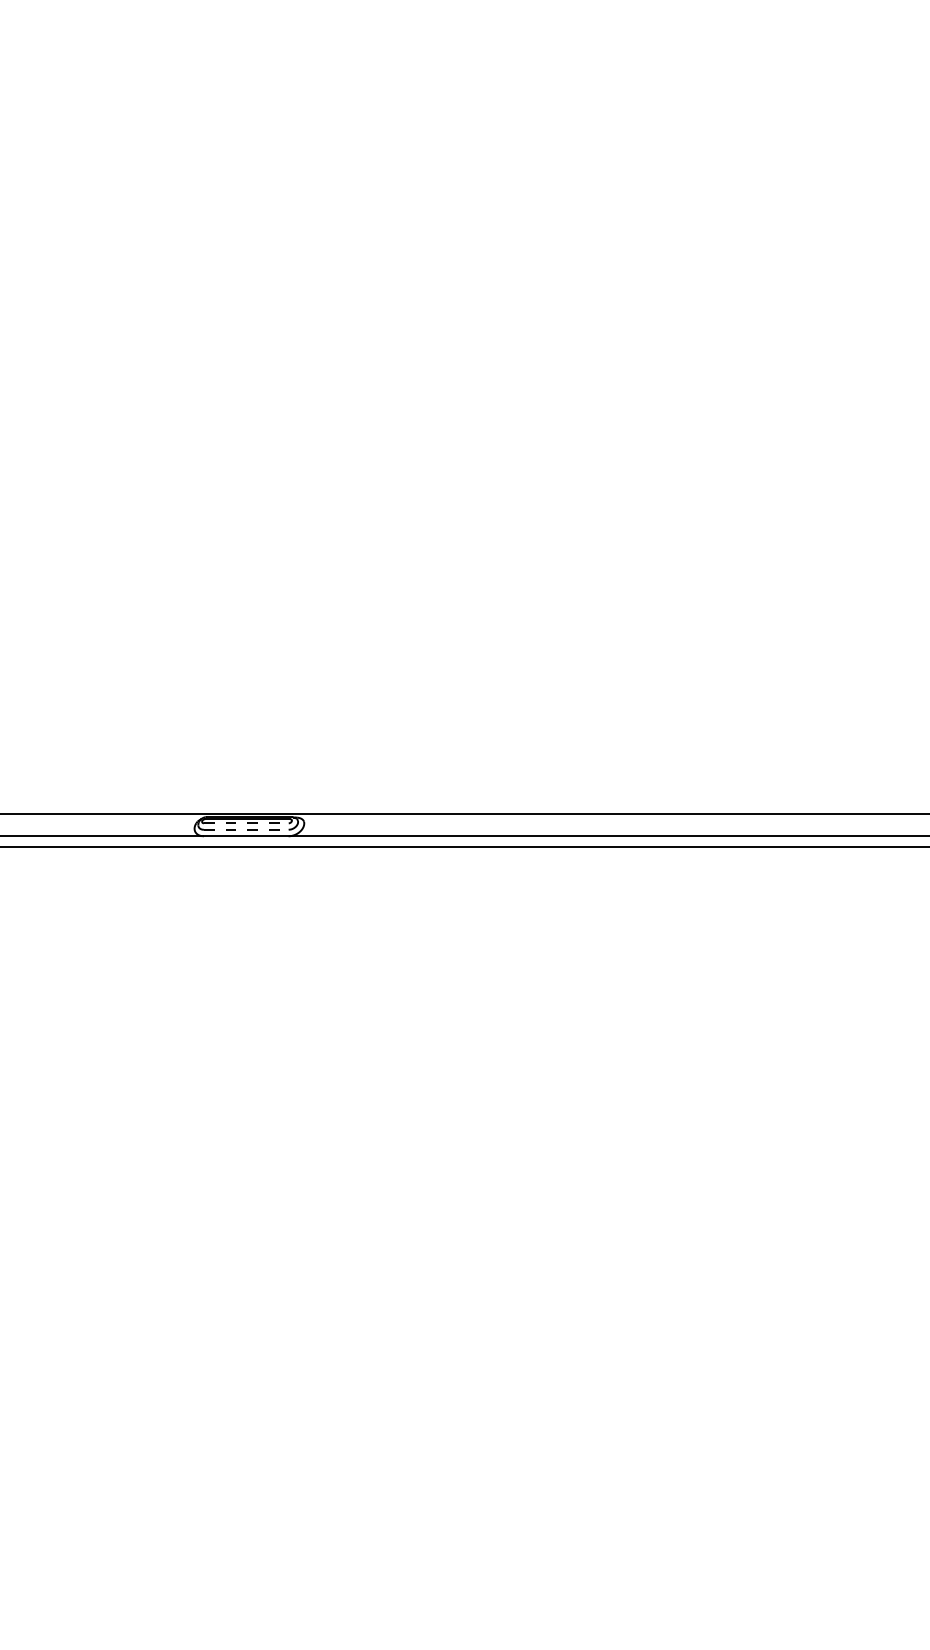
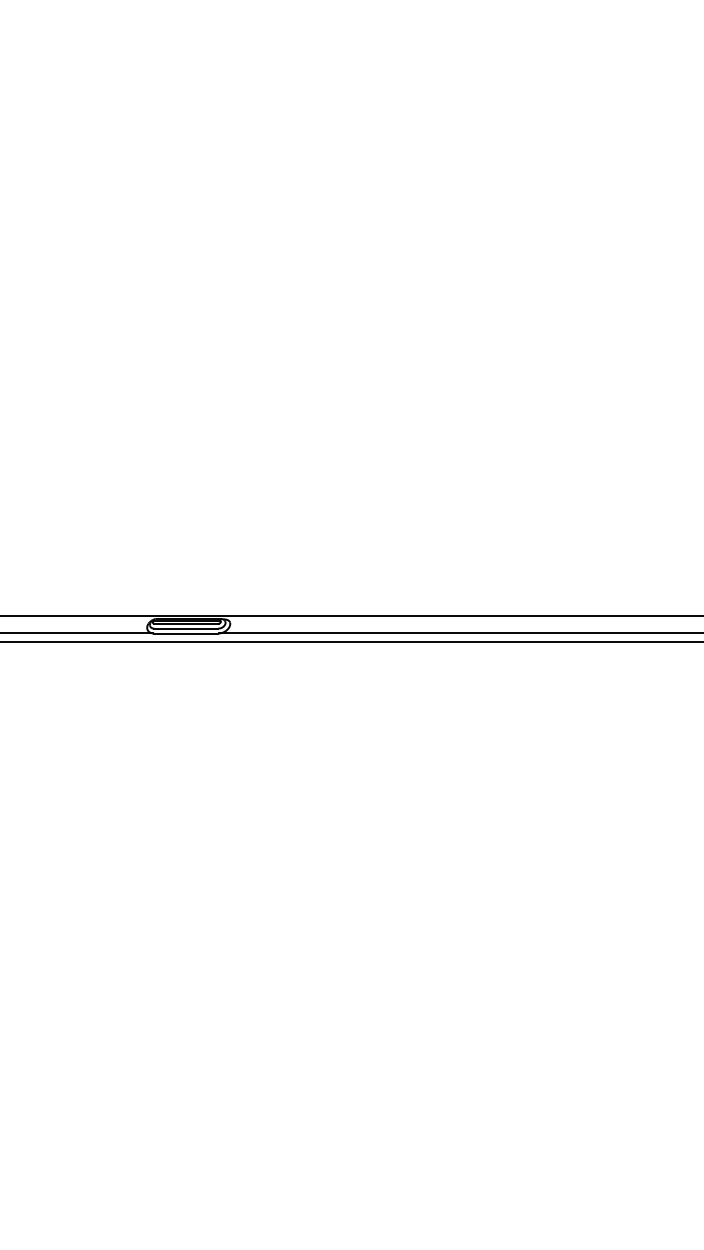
line: (246, 823) -> (186, 623), dashed -> solid
line: (246, 829) -> (186, 628), dashed -> solid

